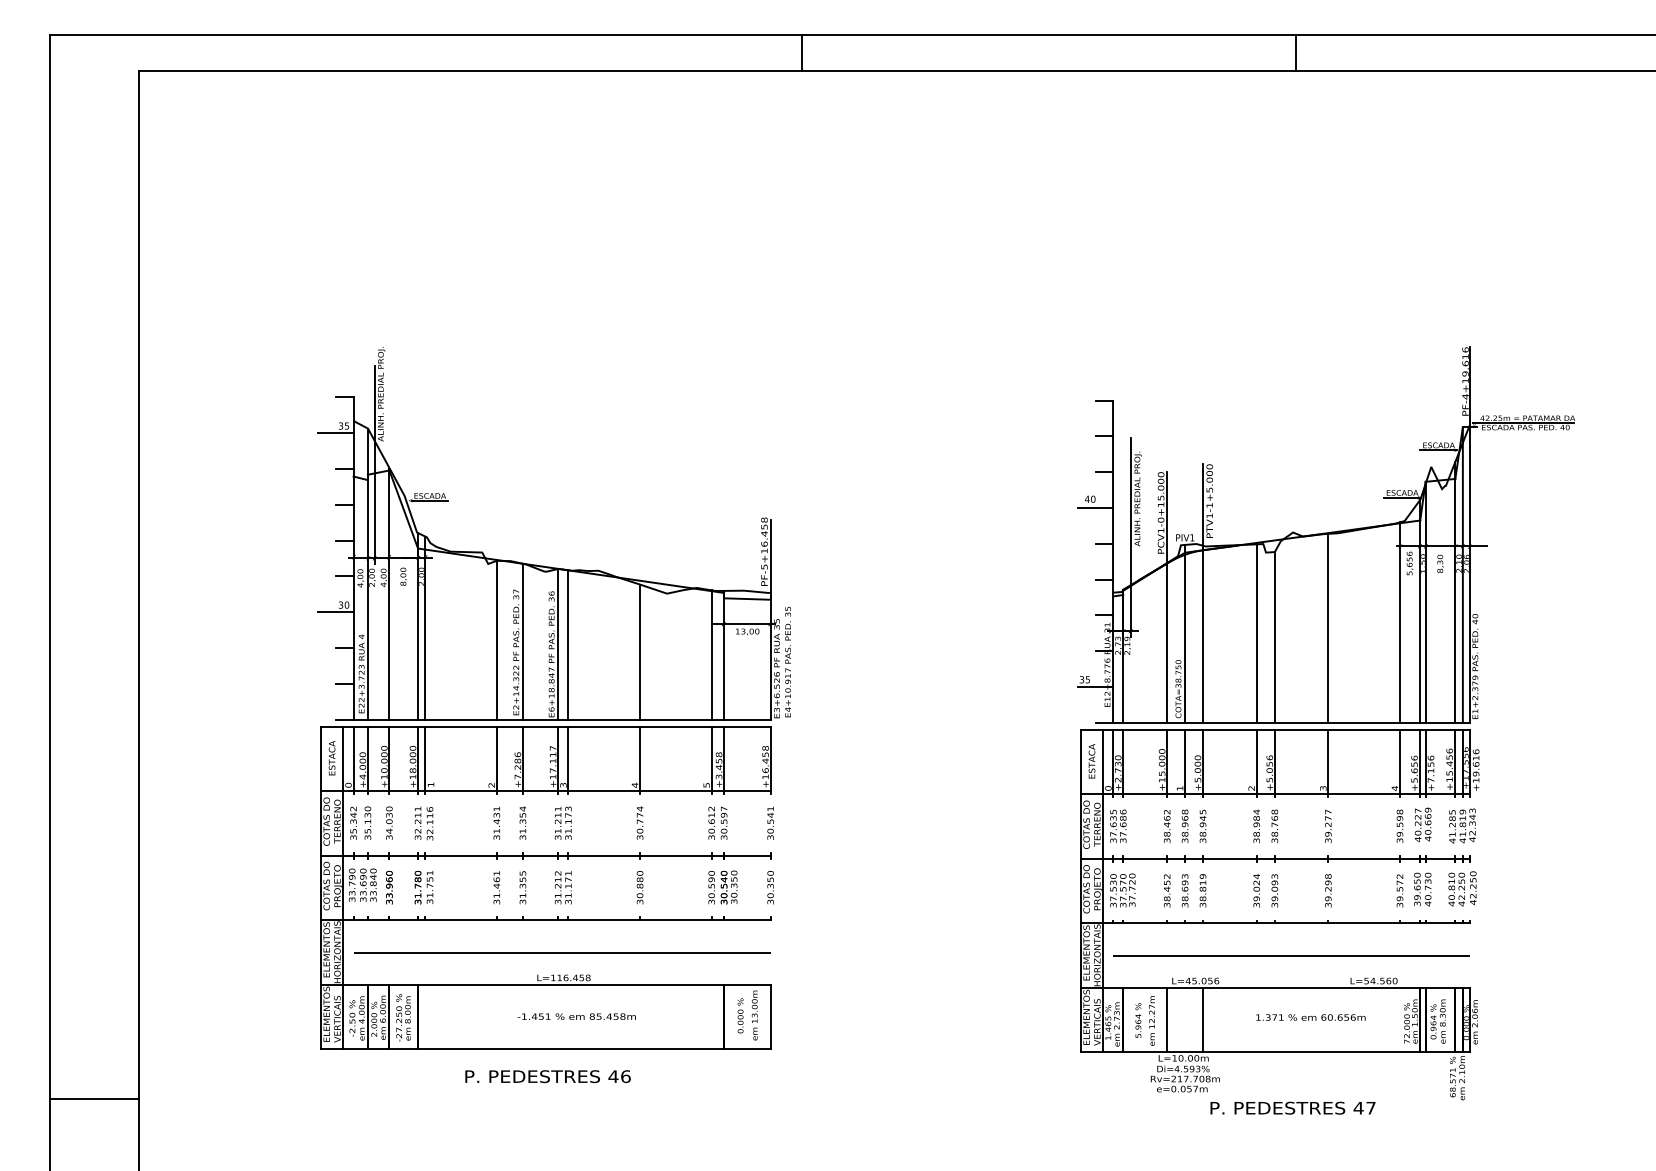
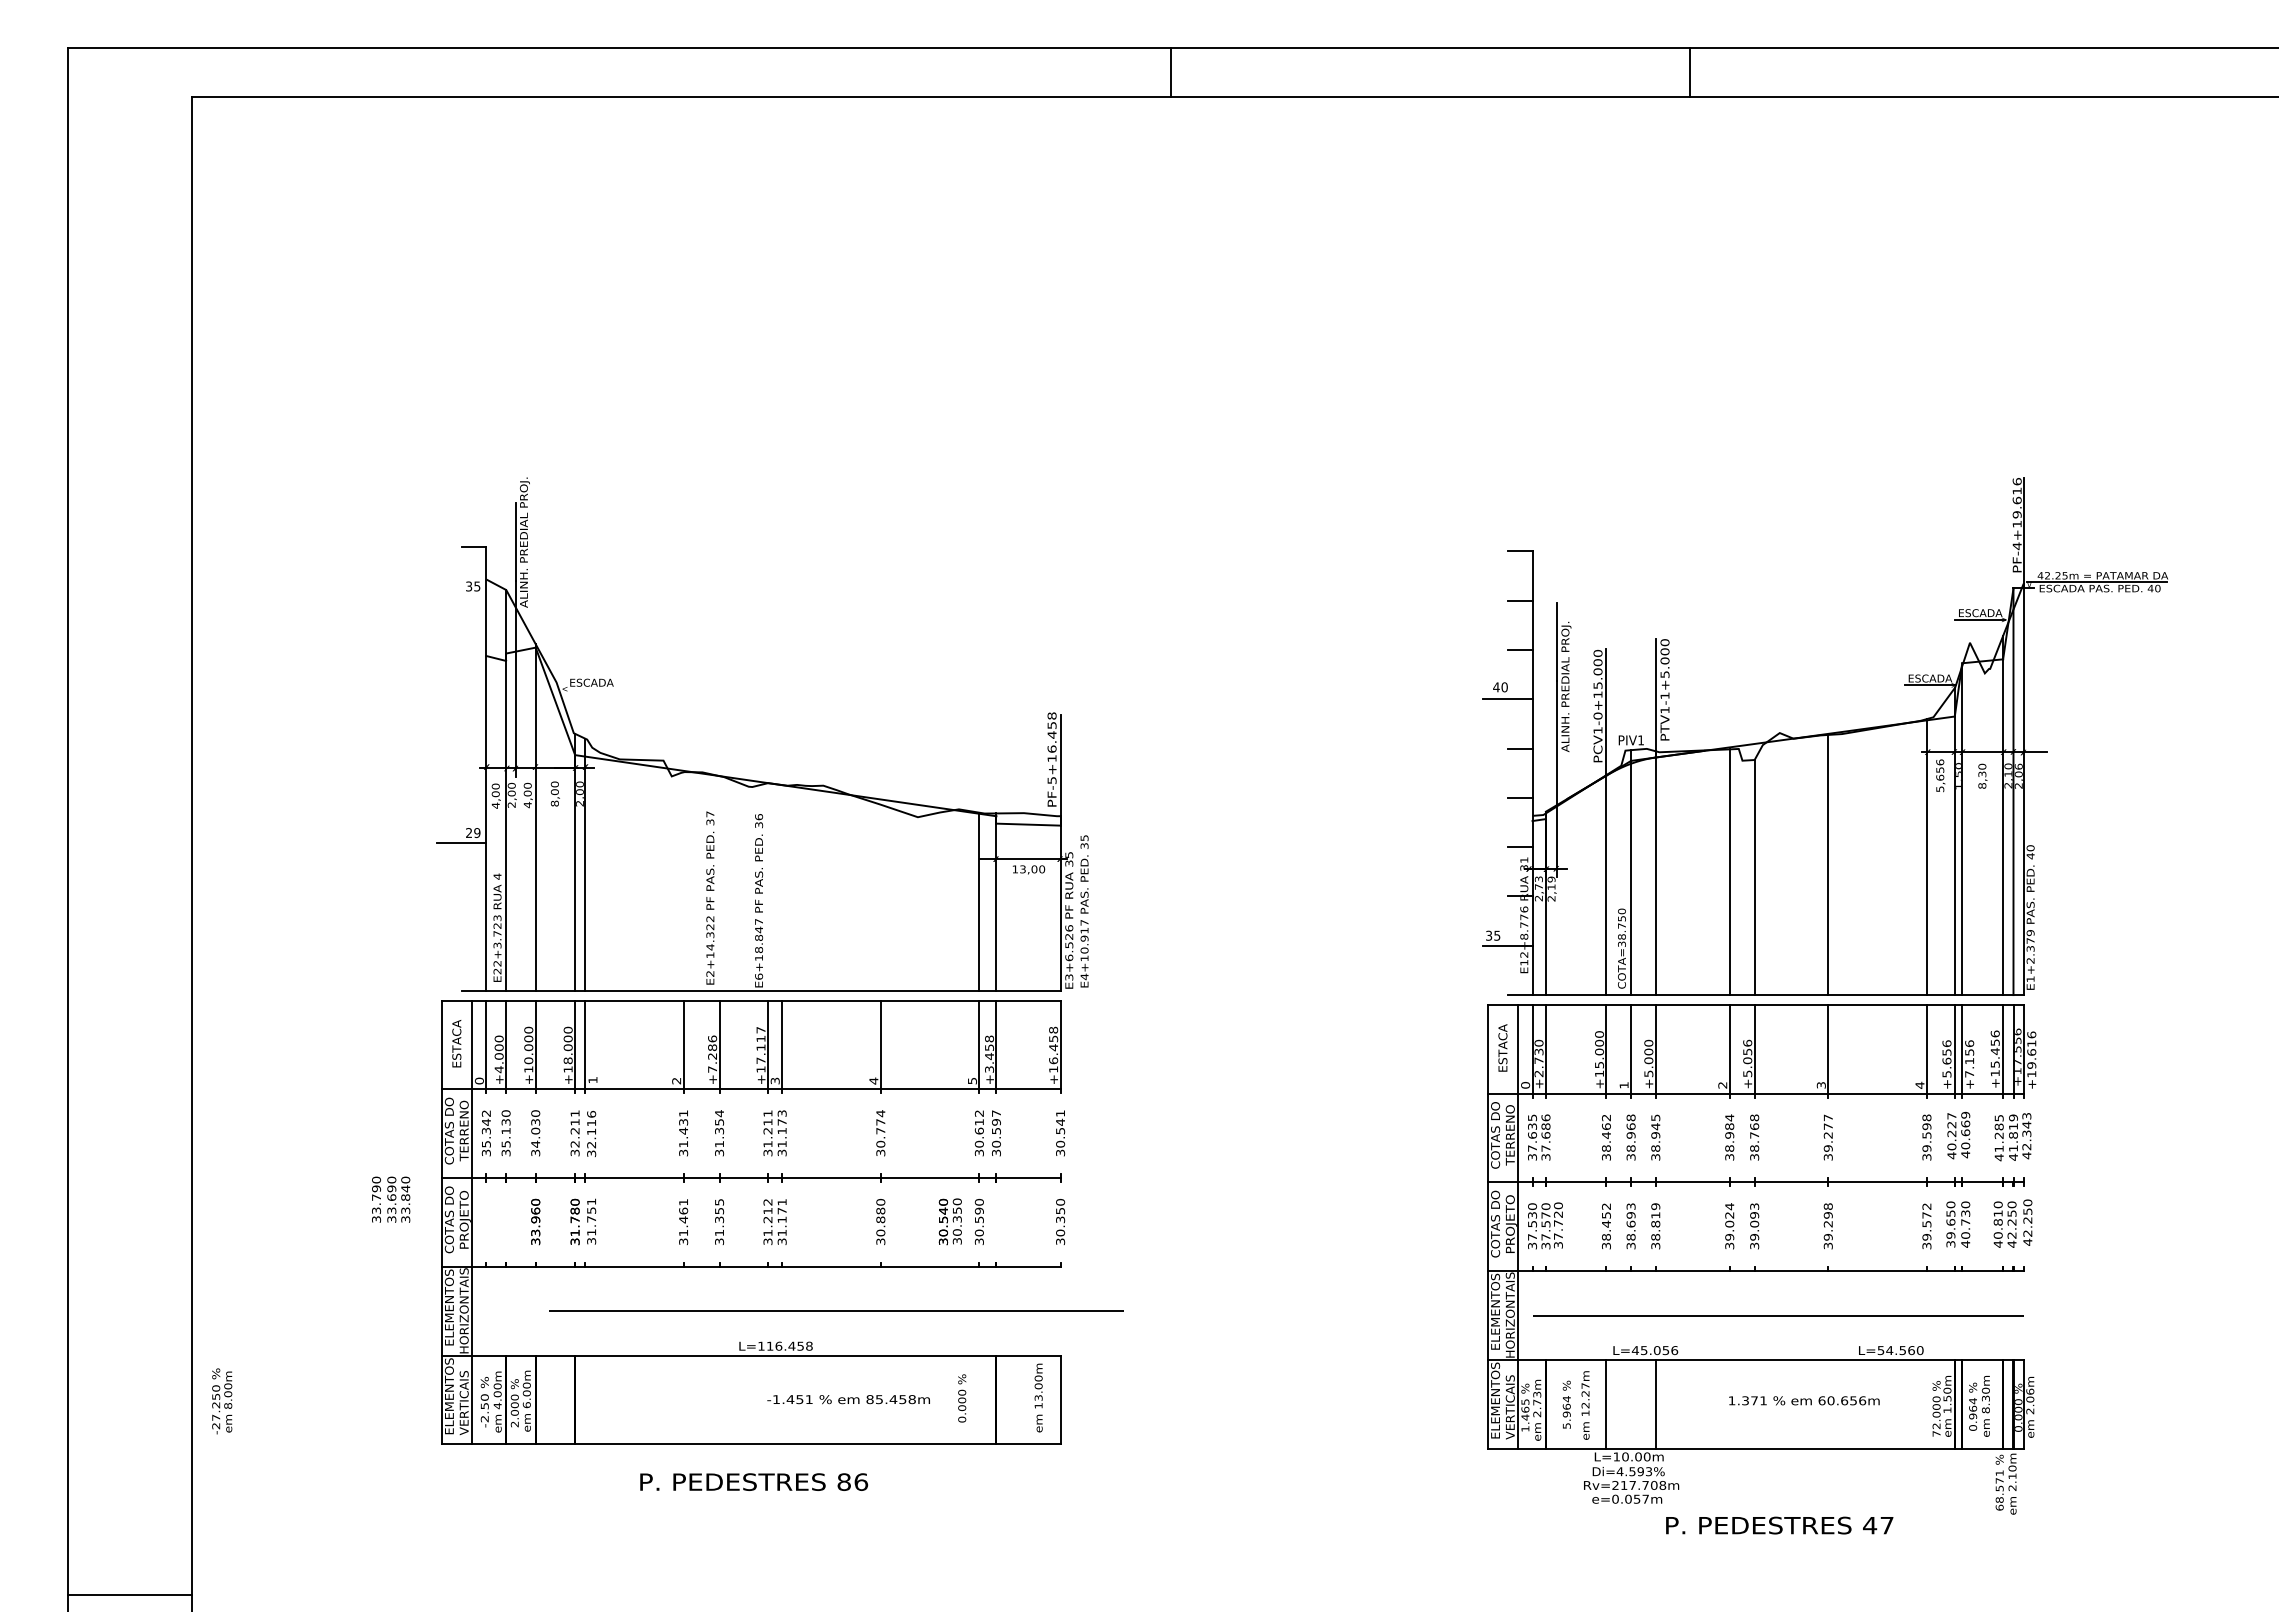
line: (801, 52) -> (1170, 72), moved
line: (1296, 52) -> (1690, 72), moved
line: (335, 433) -> (461, 596), removed
line: (344, 468) -> (473, 645), removed
line: (429, 500) -> (591, 689), removed
line: (344, 504) -> (473, 694), removed
line: (344, 540) -> (473, 744), removed
line: (344, 576) -> (473, 793), removed
text: (344, 605) -> (473, 833), 30 -> 29
line: (496, 640) -> (683, 881), removed
line: (522, 641) -> (719, 883), removed
line: (558, 643) -> (768, 886), removed
line: (568, 644) -> (782, 887), removed
line: (344, 648) -> (473, 892), removed
line: (639, 651) -> (880, 897), removed
line: (344, 683) -> (473, 941), removed
text: (363, 885) -> (391, 1199), moved
text: (728, 887) -> (949, 1221), moved
line: (562, 951) -> (836, 1310), moved
text: (740, 1015) -> (962, 1398), moved
text: (576, 1016) -> (848, 1399), moved
text: (403, 1018) -> (222, 1401), moved
text: (613, 1076) -> (844, 1481), 46 -> 86
line: (94, 1098) -> (129, 1595), moved

